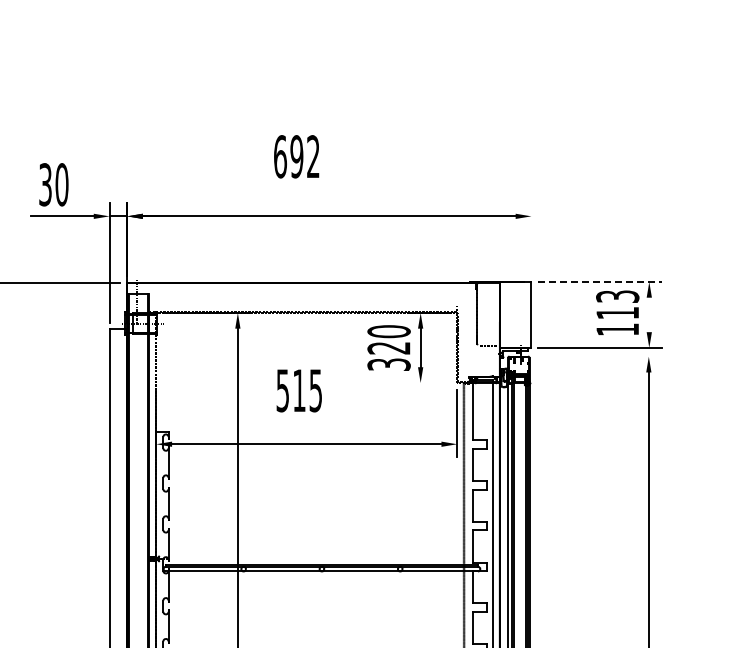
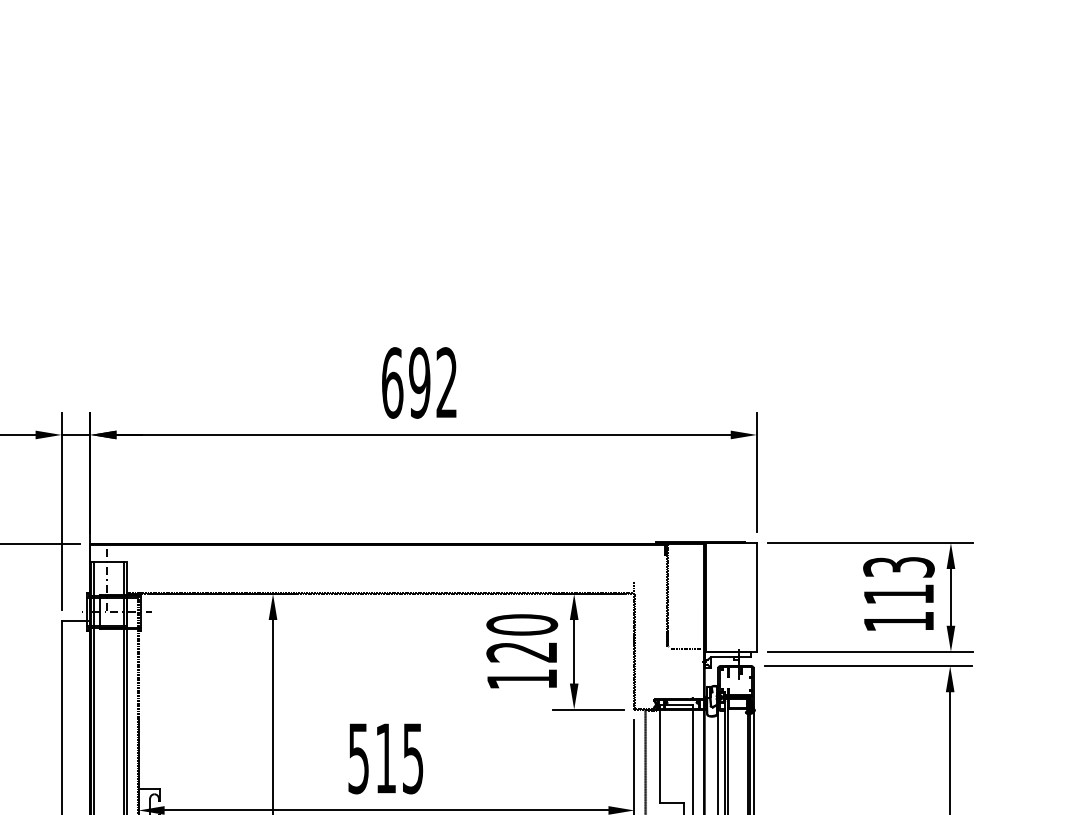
text: (296, 156) -> (419, 382), moved
line: (531, 239) -> (756, 473), added
line: (600, 281) -> (870, 542), dashed -> solid
line: (649, 314) -> (951, 596), added
line: (598, 356) -> (867, 665), added
text: (388, 364) -> (521, 679), 320 -> 120
line: (428, 383) -> (587, 710), added
text: (298, 390) -> (384, 758), moved

